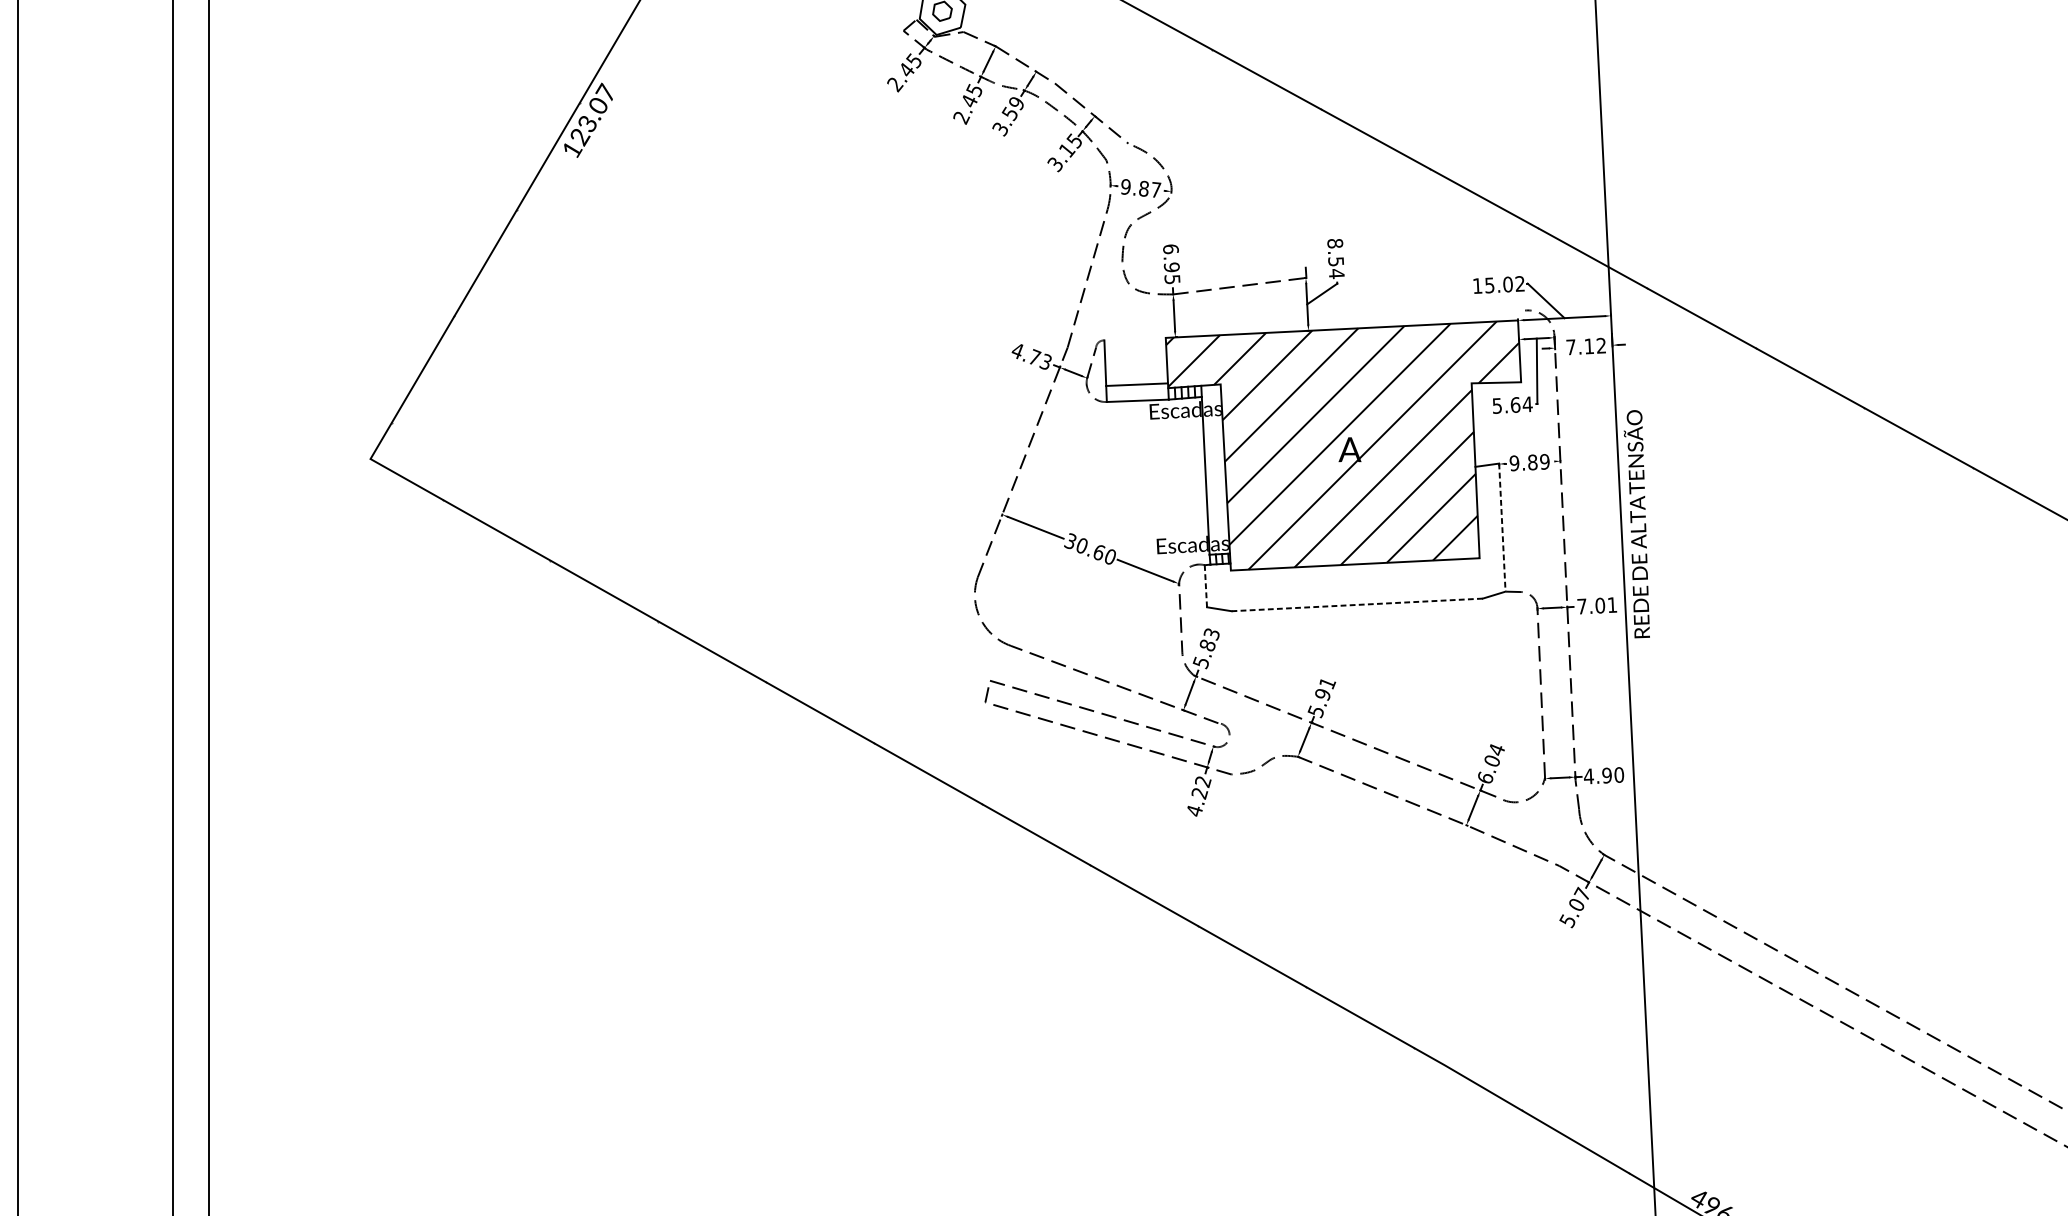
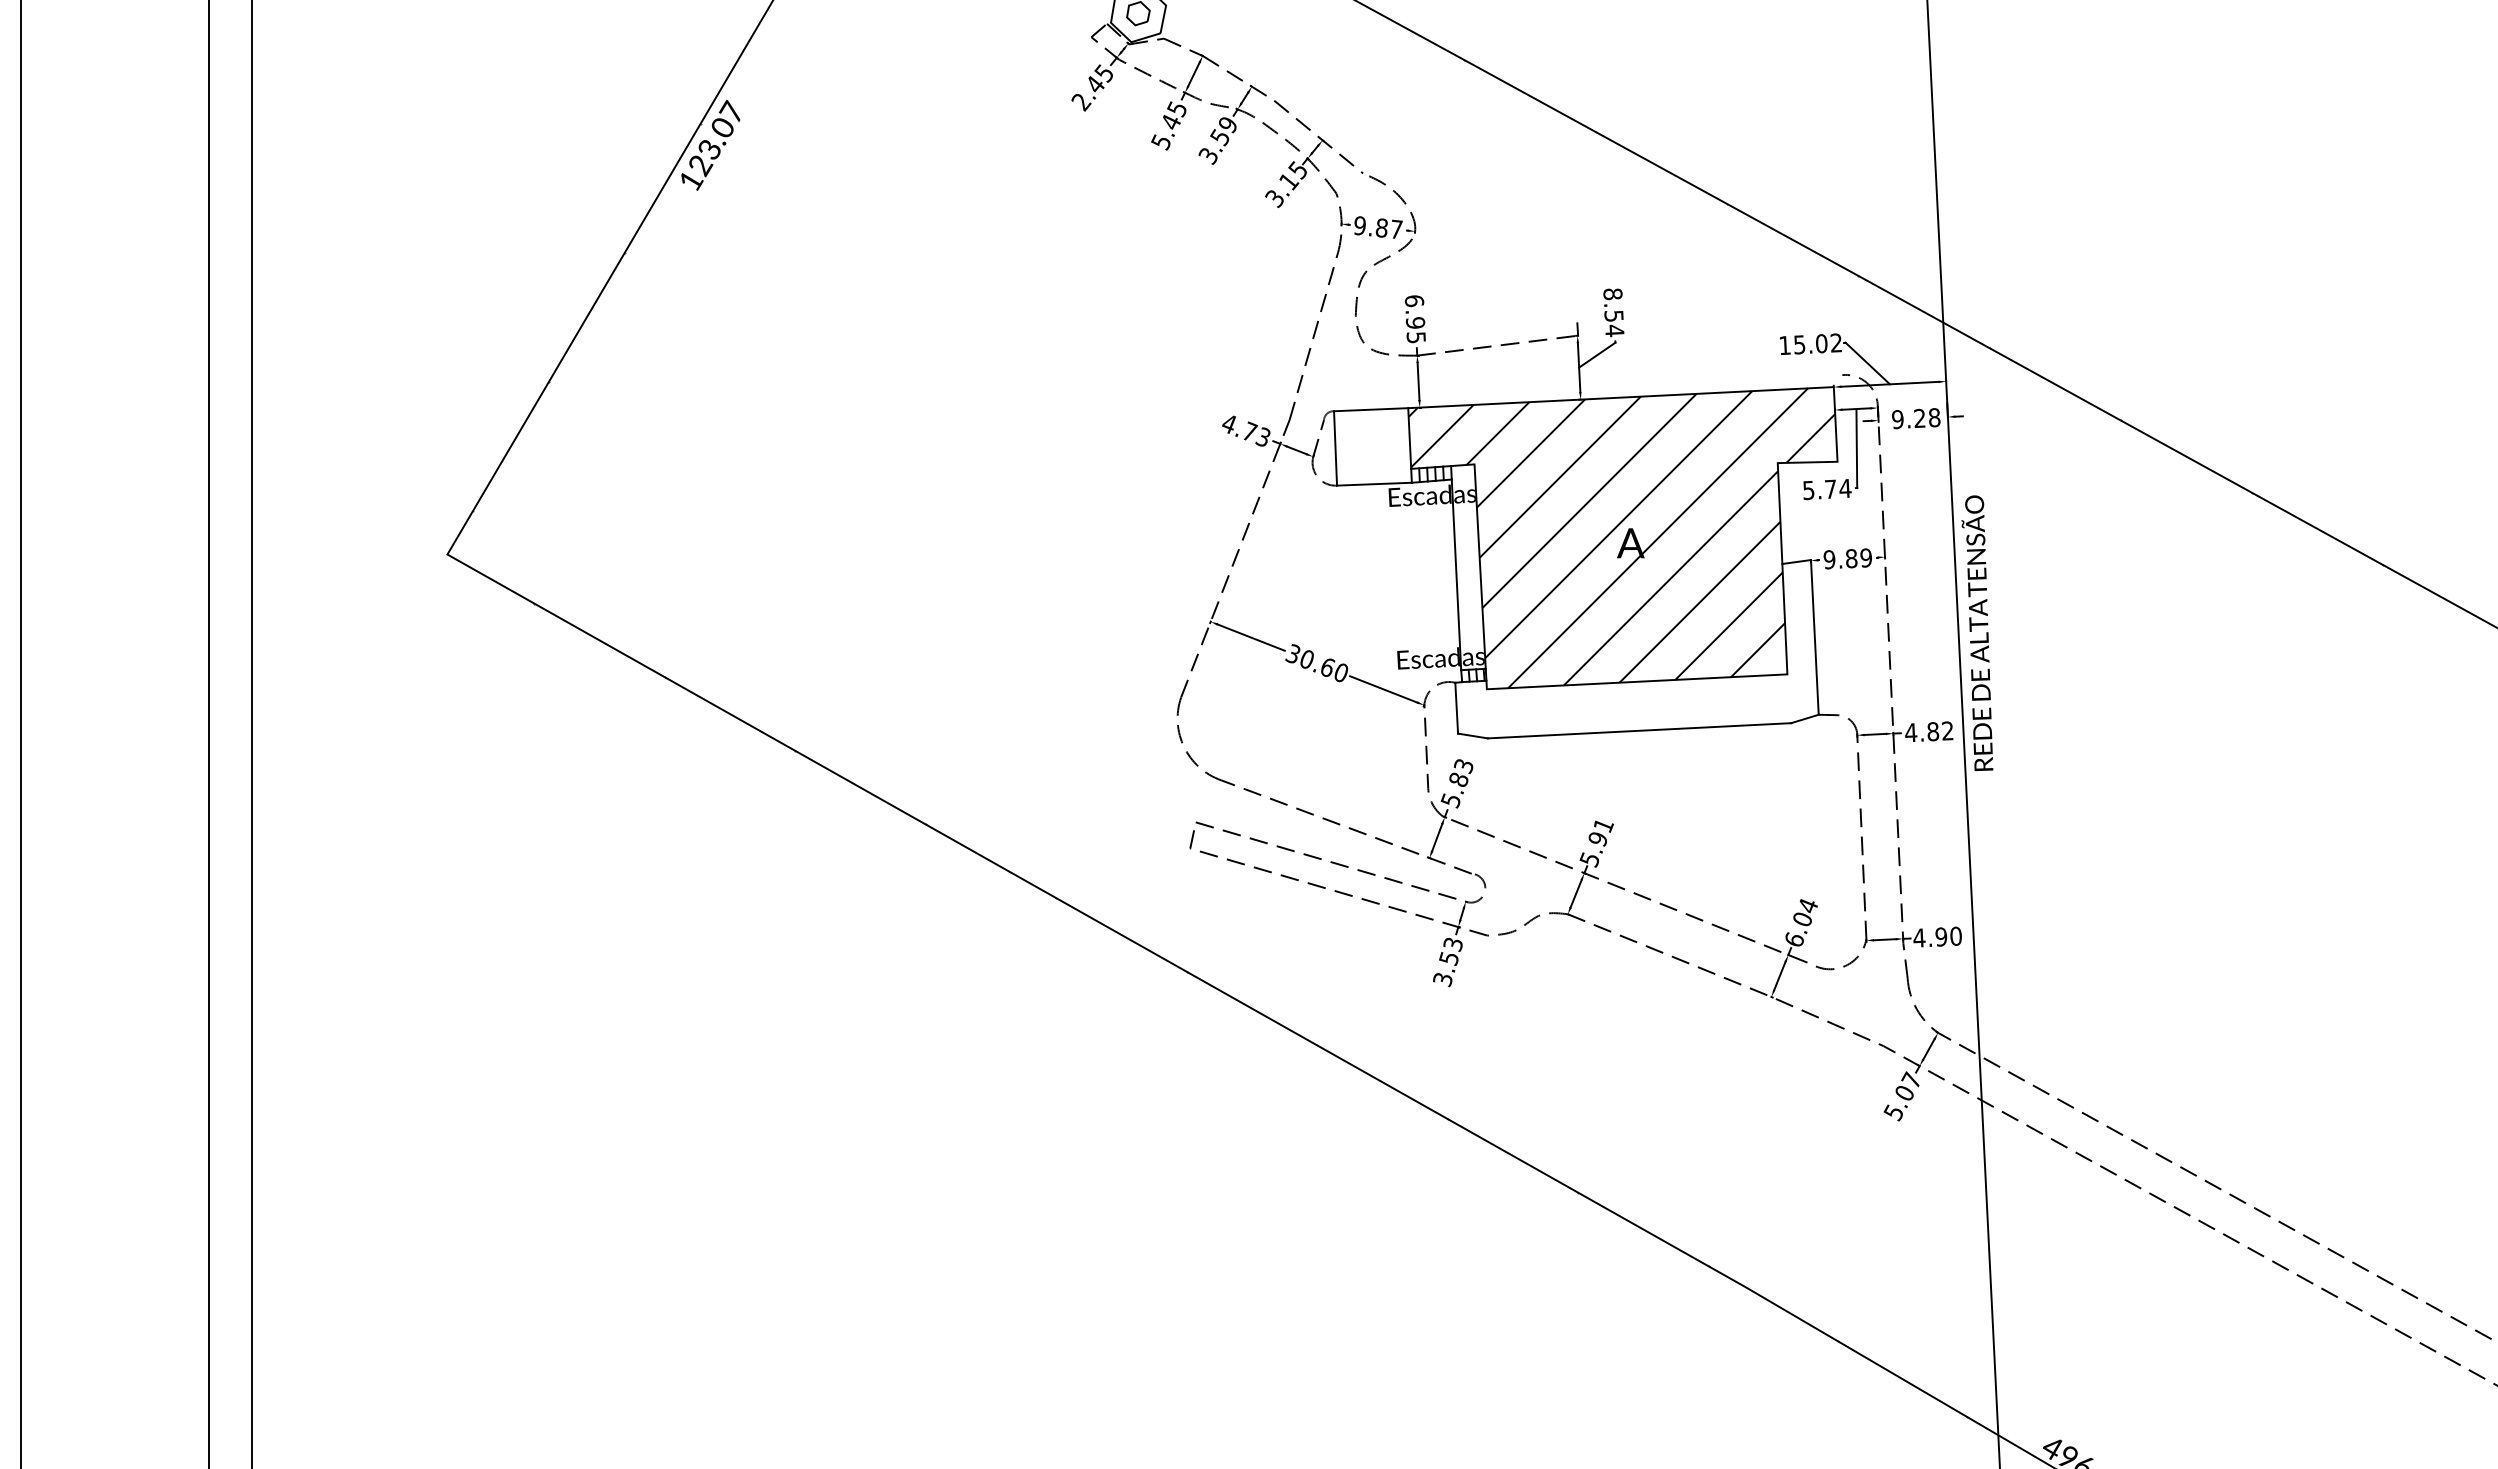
text: (961, 118) -> (1161, 142), 2.45 -> 5.45
text: (1586, 346) -> (1916, 418), 7.12 -> 9.28
line: (1137, 384) -> (1371, 409), moved
text: (1515, 404) -> (1830, 488), 5.64 -> 5.74
line: (1502, 527) -> (1814, 637), dashed -> solid
line: (1205, 585) -> (1456, 707), dashed -> solid
line: (1357, 604) -> (1639, 730), dashed -> solid
text: (1597, 605) -> (1929, 731), 7.01 -> 4.82
text: (1199, 796) -> (1448, 962), 4.22 -> 3.53

